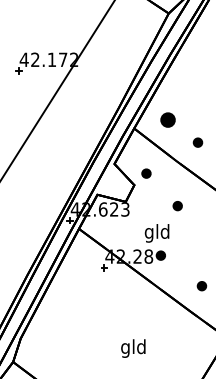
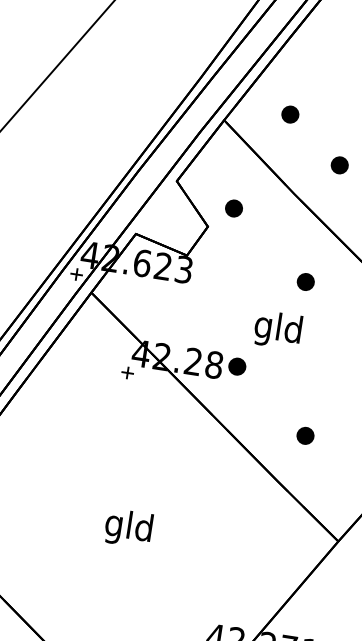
part: (168, 120) -> (290, 115), size x0.62
part: (177, 206) -> (305, 282), moved
text: (156, 233) -> (276, 330), moved
text: (133, 348) -> (128, 528), moved

